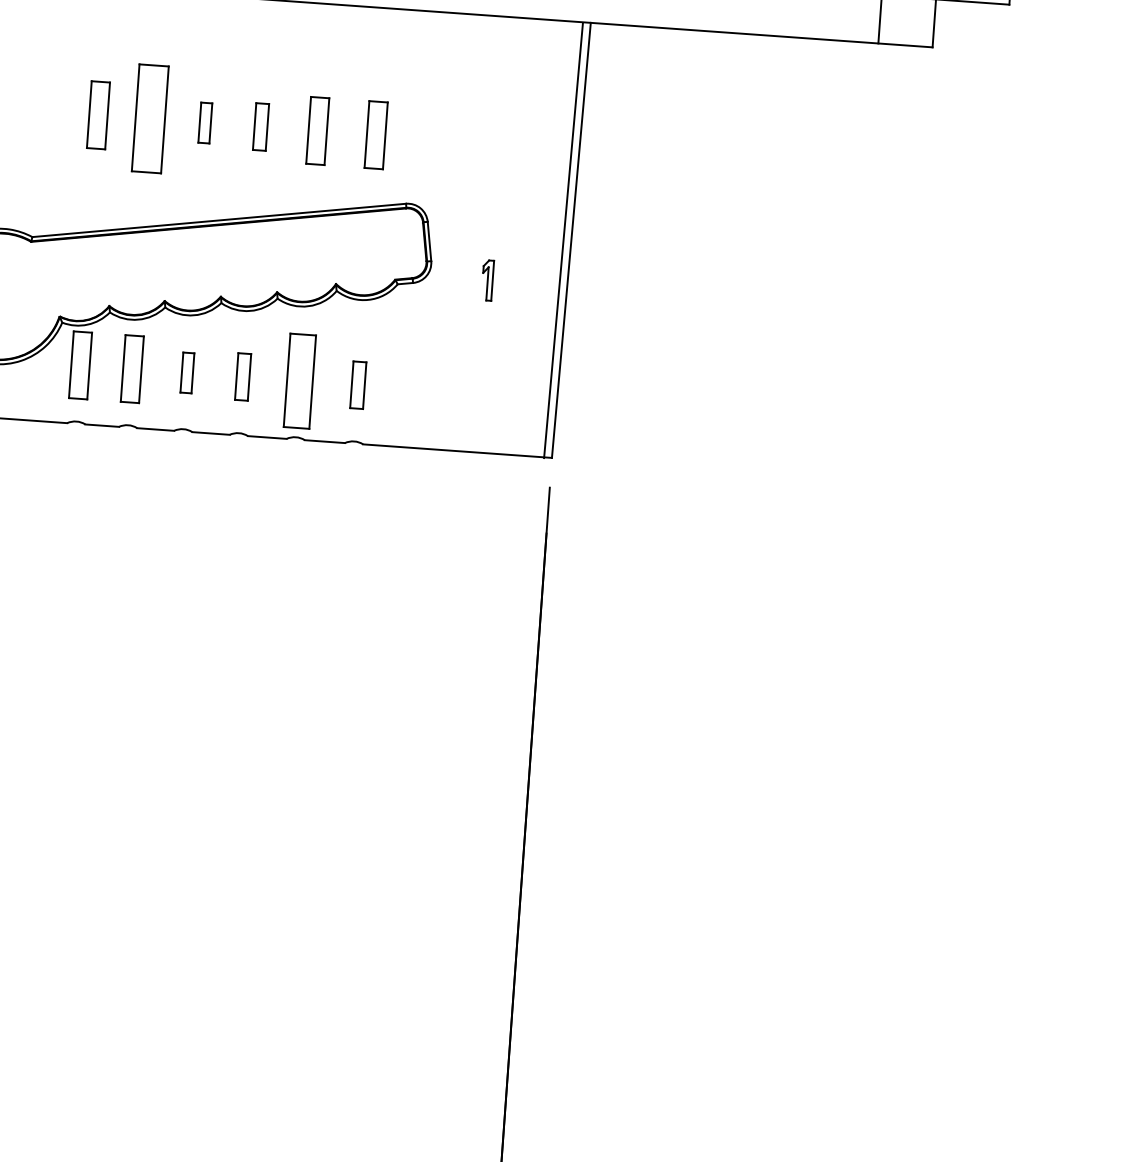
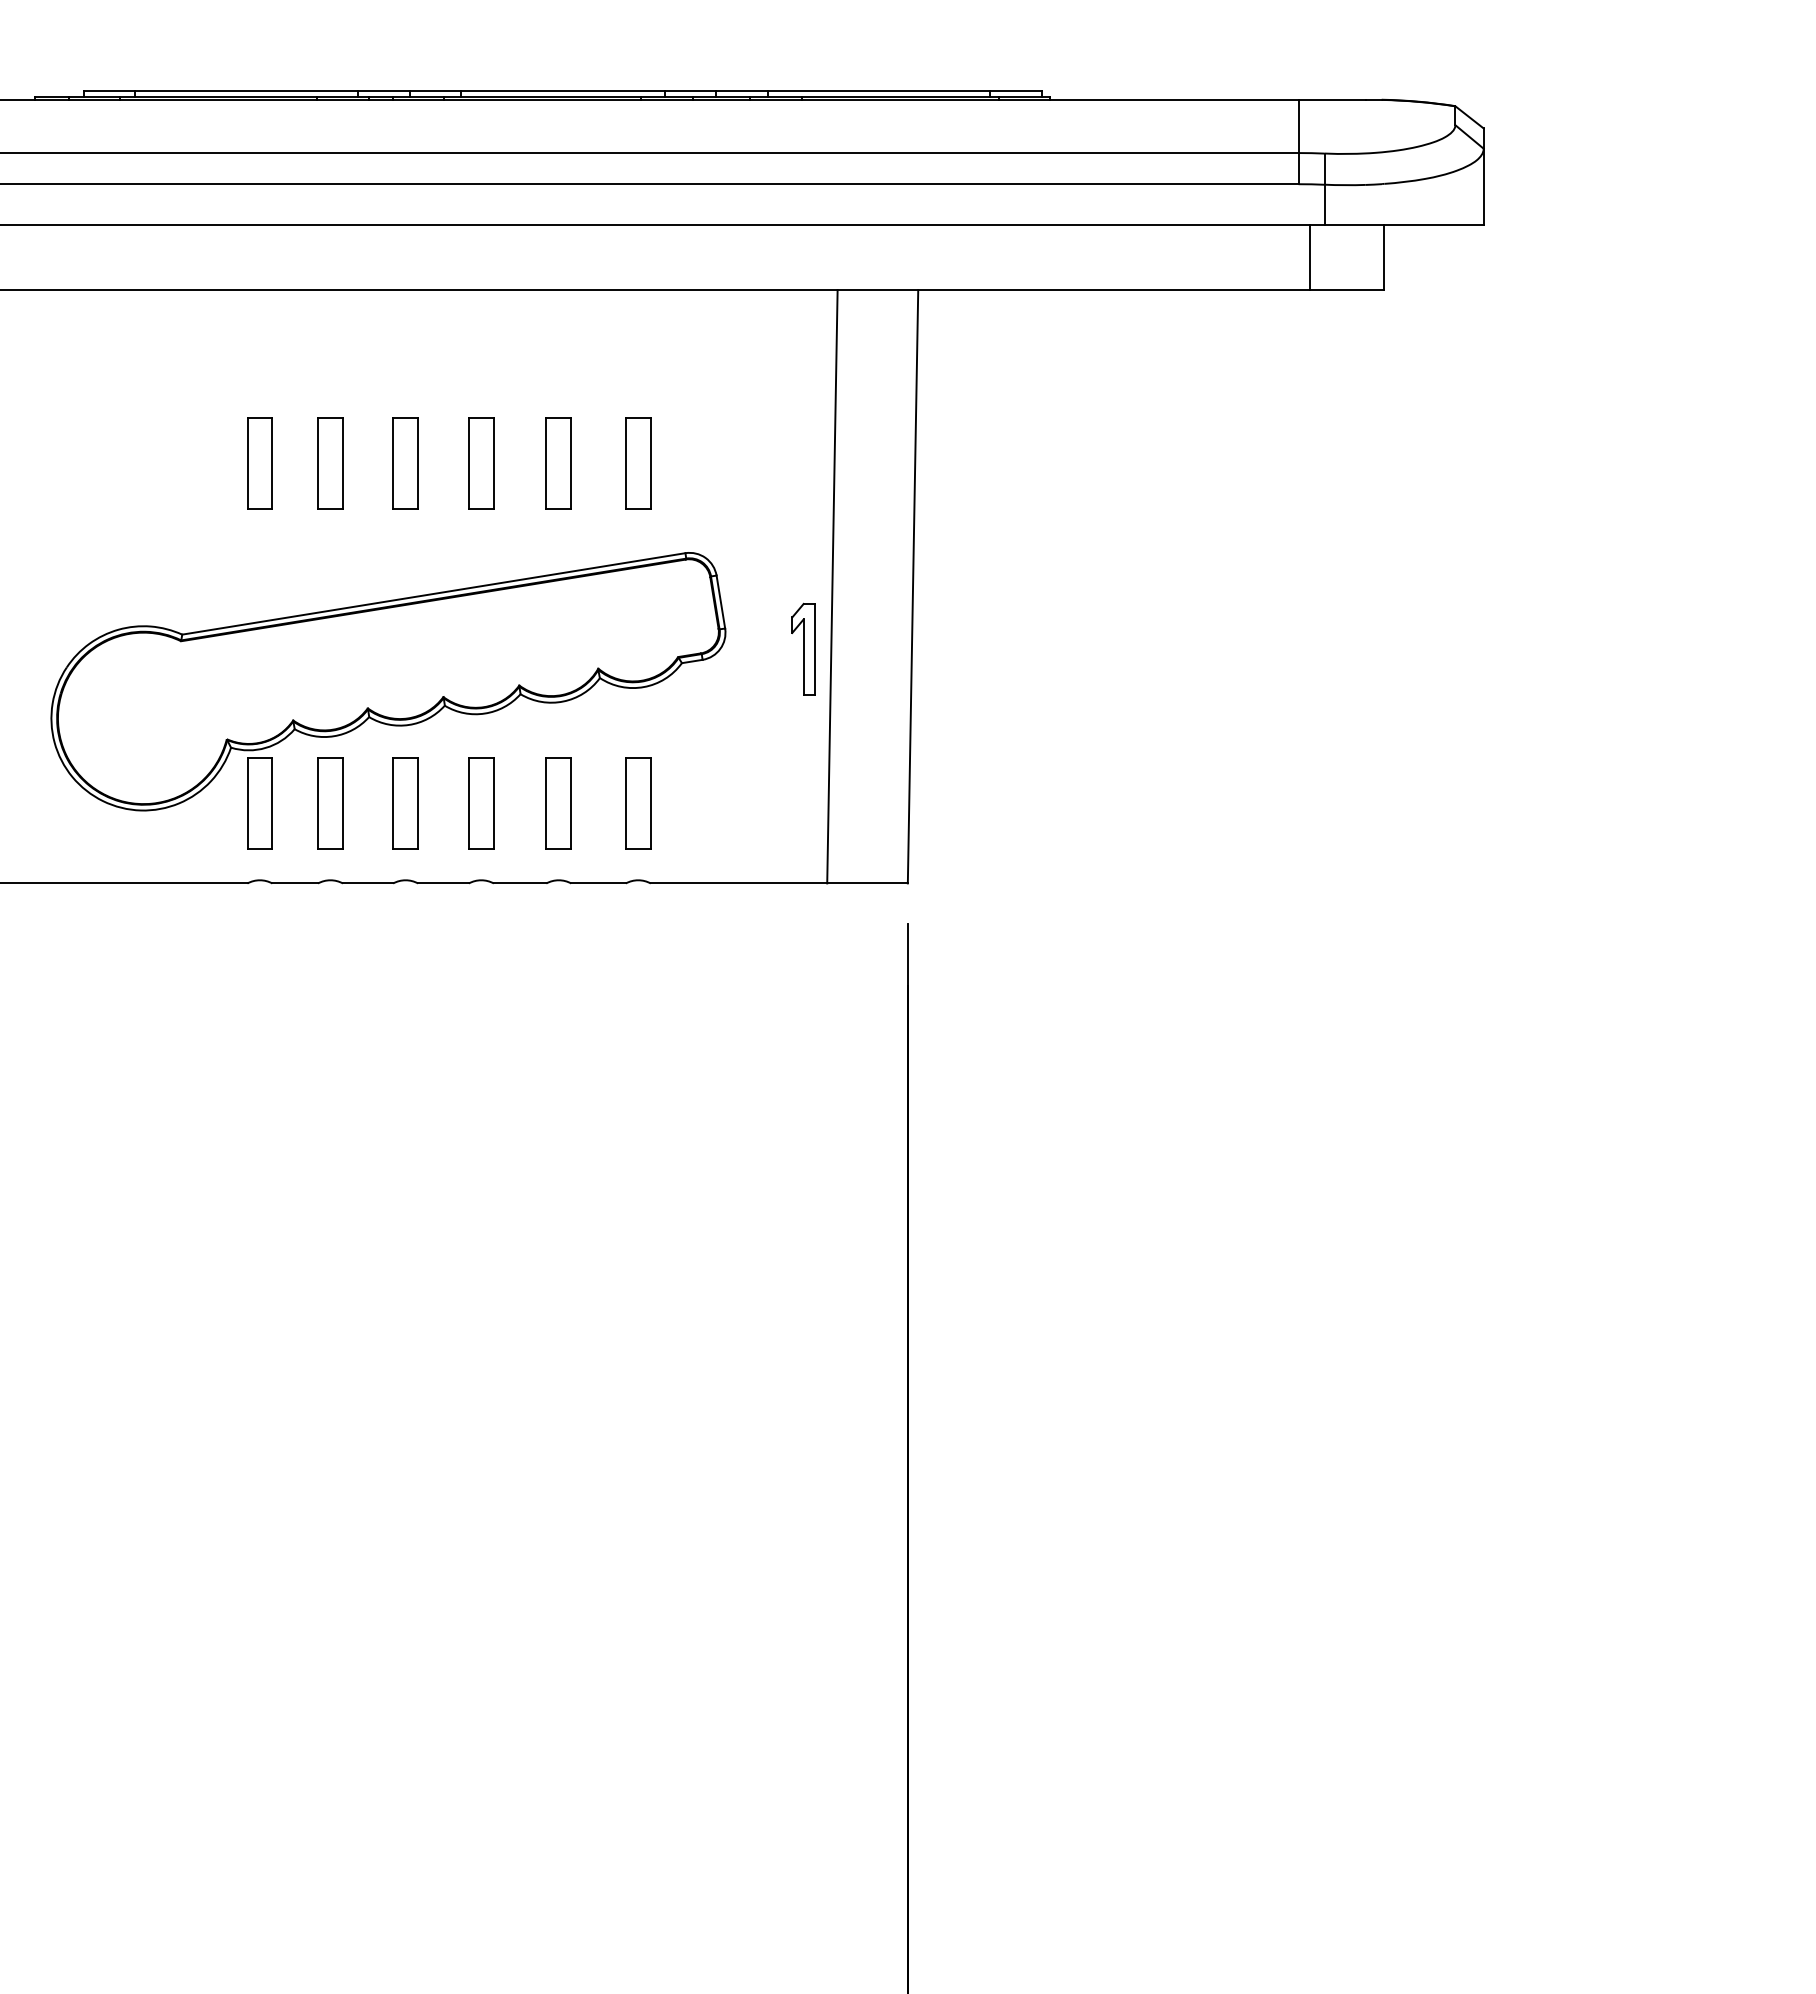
part: (150, 119) -> (330, 463), size x0.62
part: (205, 123) -> (405, 463), size x1.67
part: (261, 127) -> (481, 463), size x1.43
line: (563, 240) -> (832, 586), moved
part: (487, 279) -> (803, 648), size x1.67
part: (187, 372) -> (405, 803), size x1.67
part: (243, 376) -> (481, 803), size x1.43
part: (299, 380) -> (558, 803), size x0.71
part: (358, 385) -> (638, 803), size x1.43

